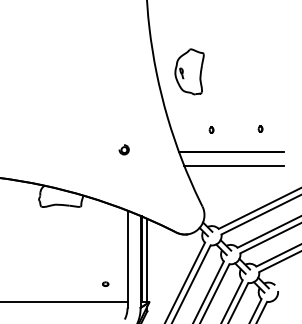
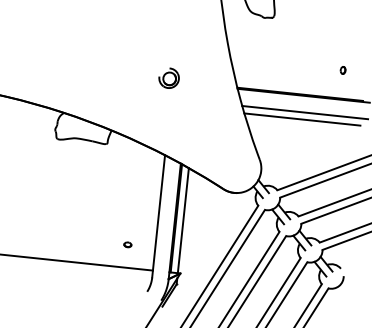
part: (211, 129) -> (281, 64), removed
part: (123, 149) -> (168, 77), size x1.67
line: (232, 171) -> (302, 119), added

